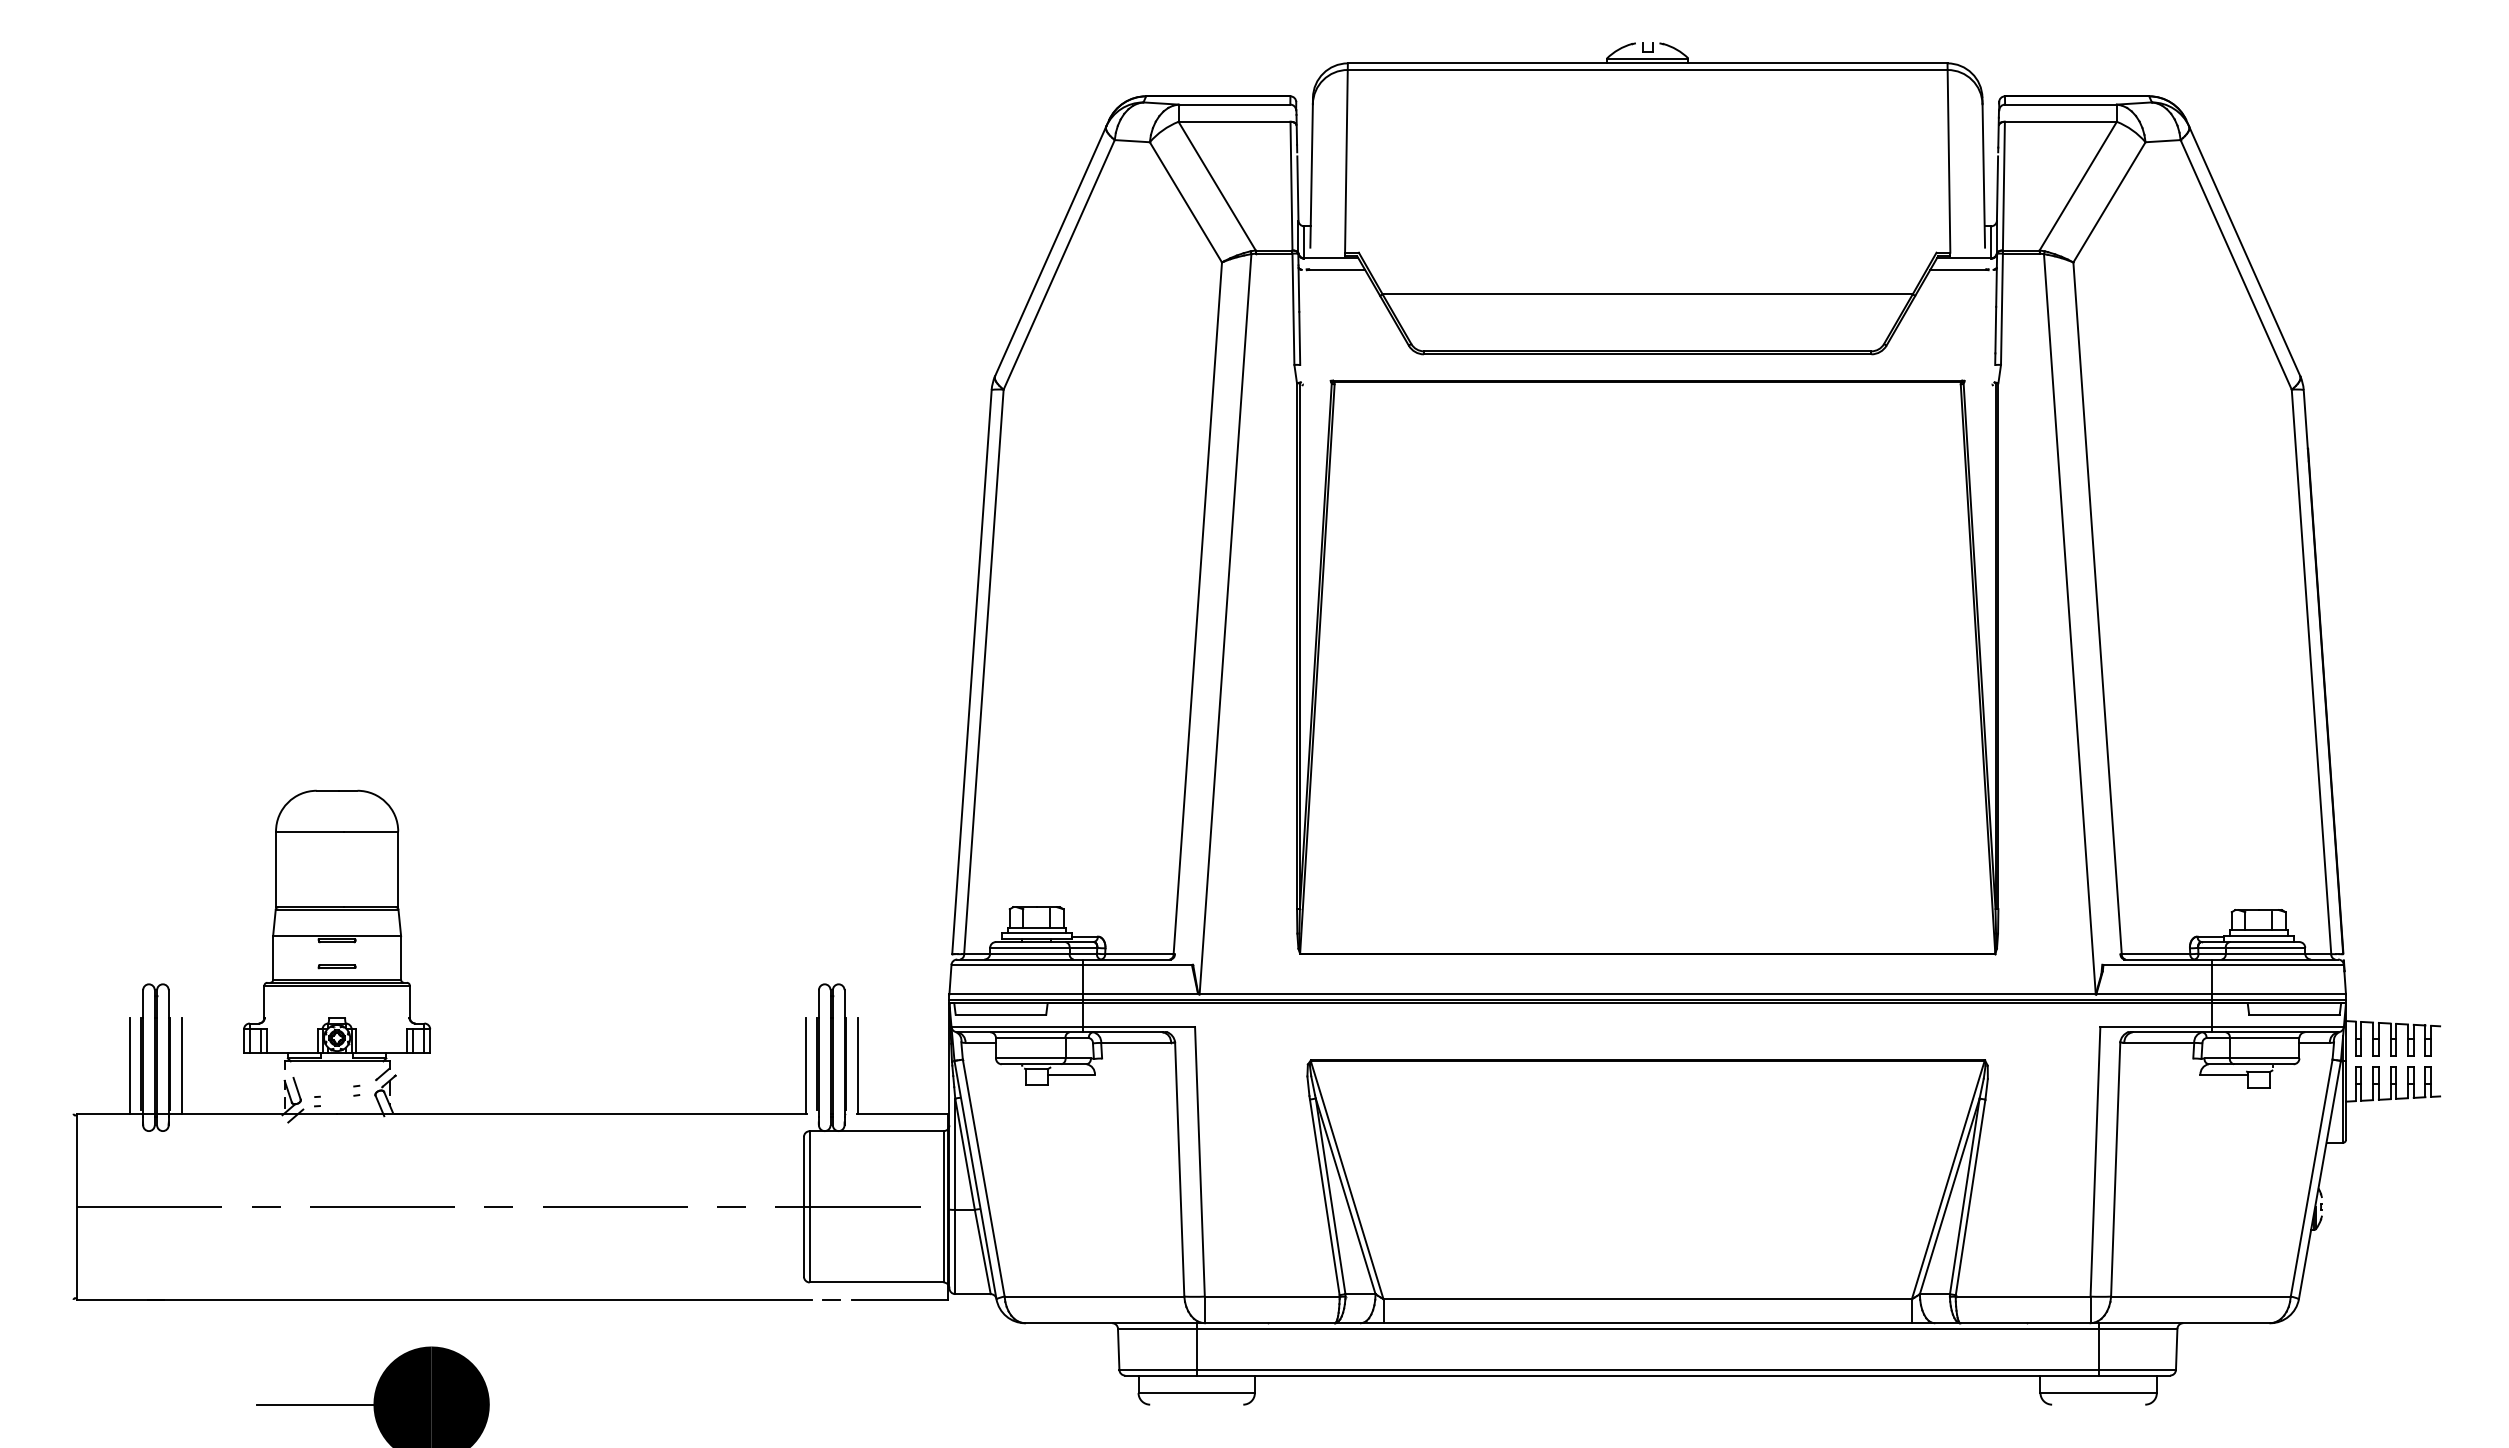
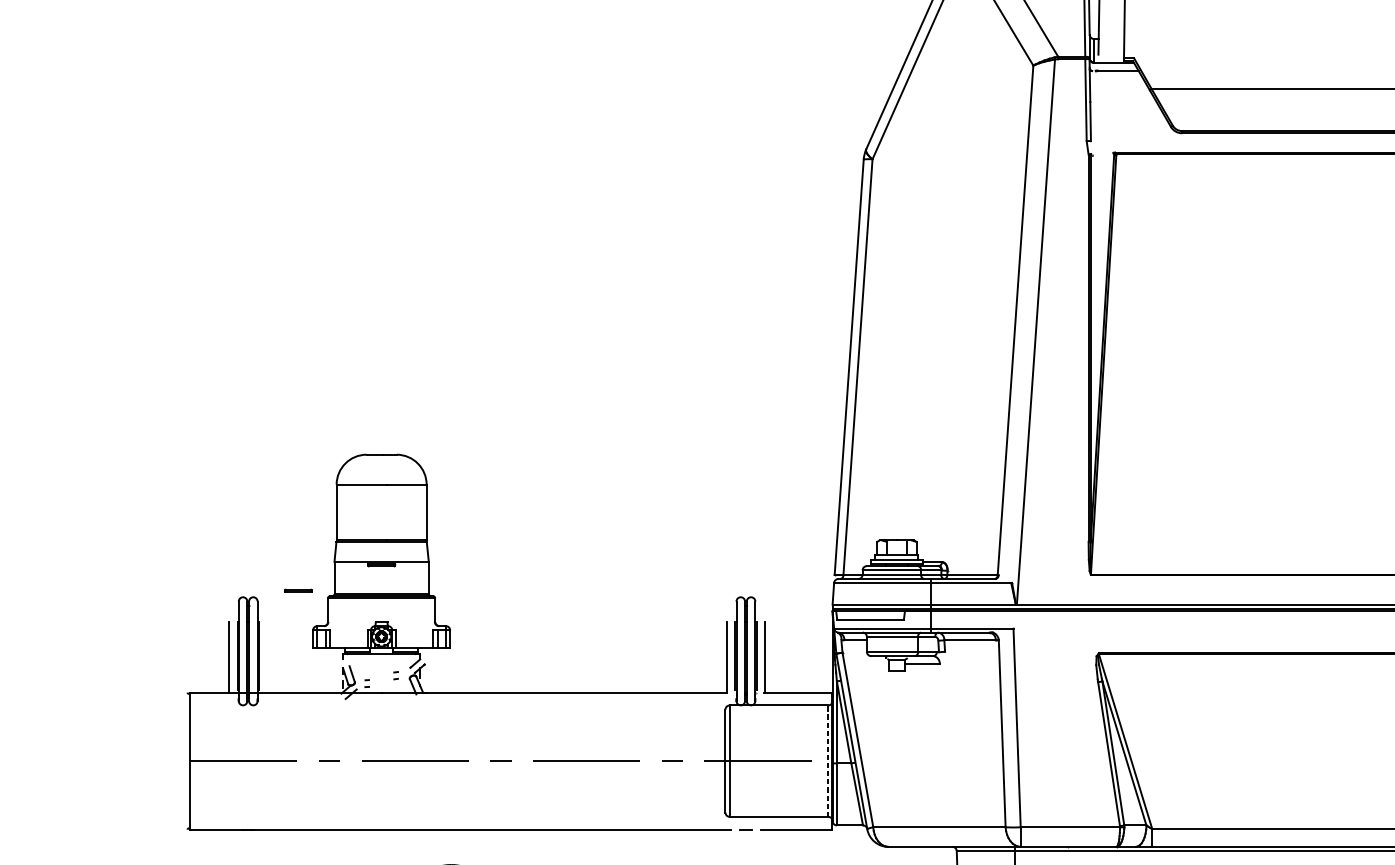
part: (336, 966) -> (297, 590), moved
line: (182, 1065) -> (267, 657), removed
line: (943, 1206) -> (828, 760), solid -> dashed

